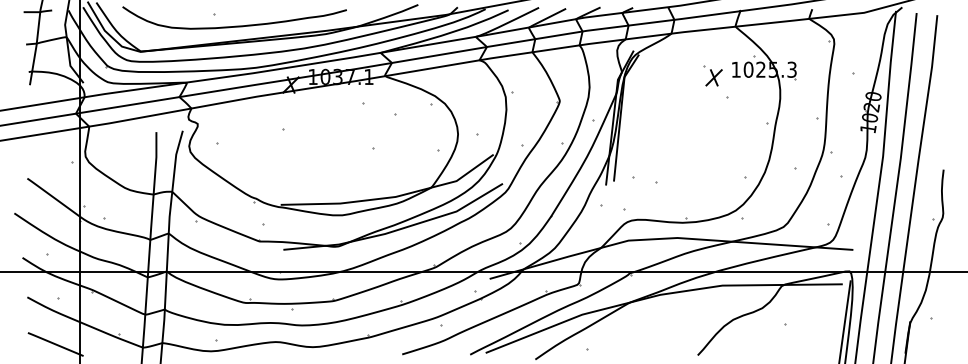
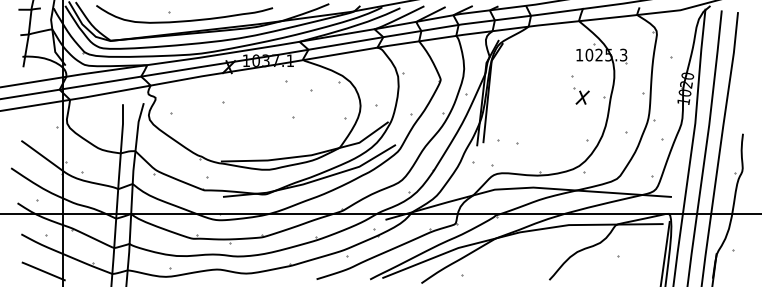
part: (712, 75) -> (581, 95), moved

